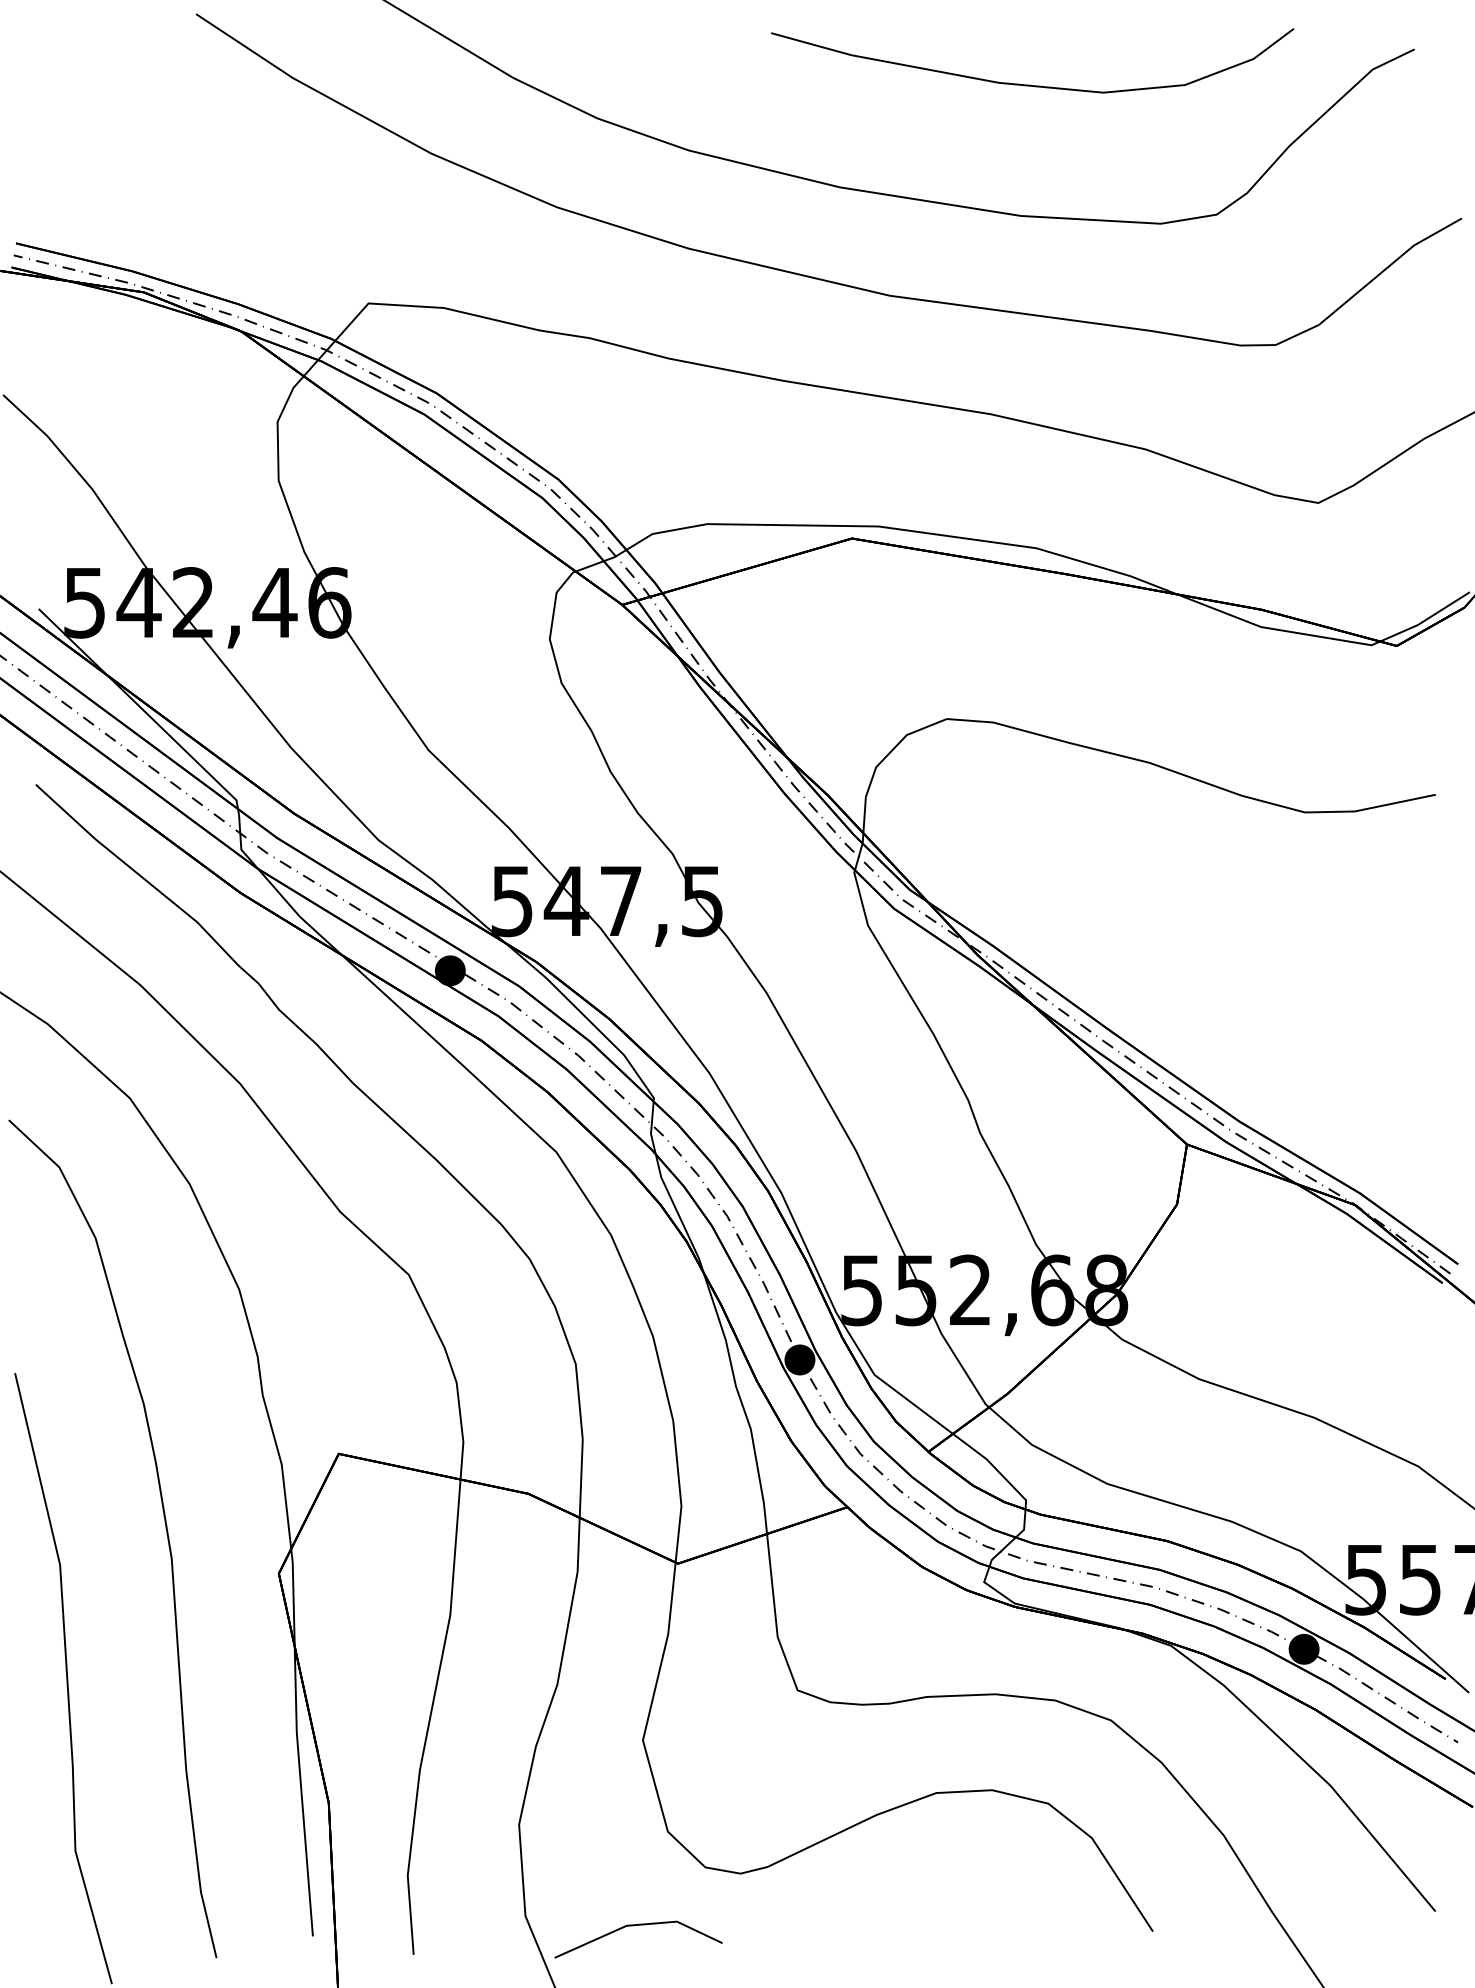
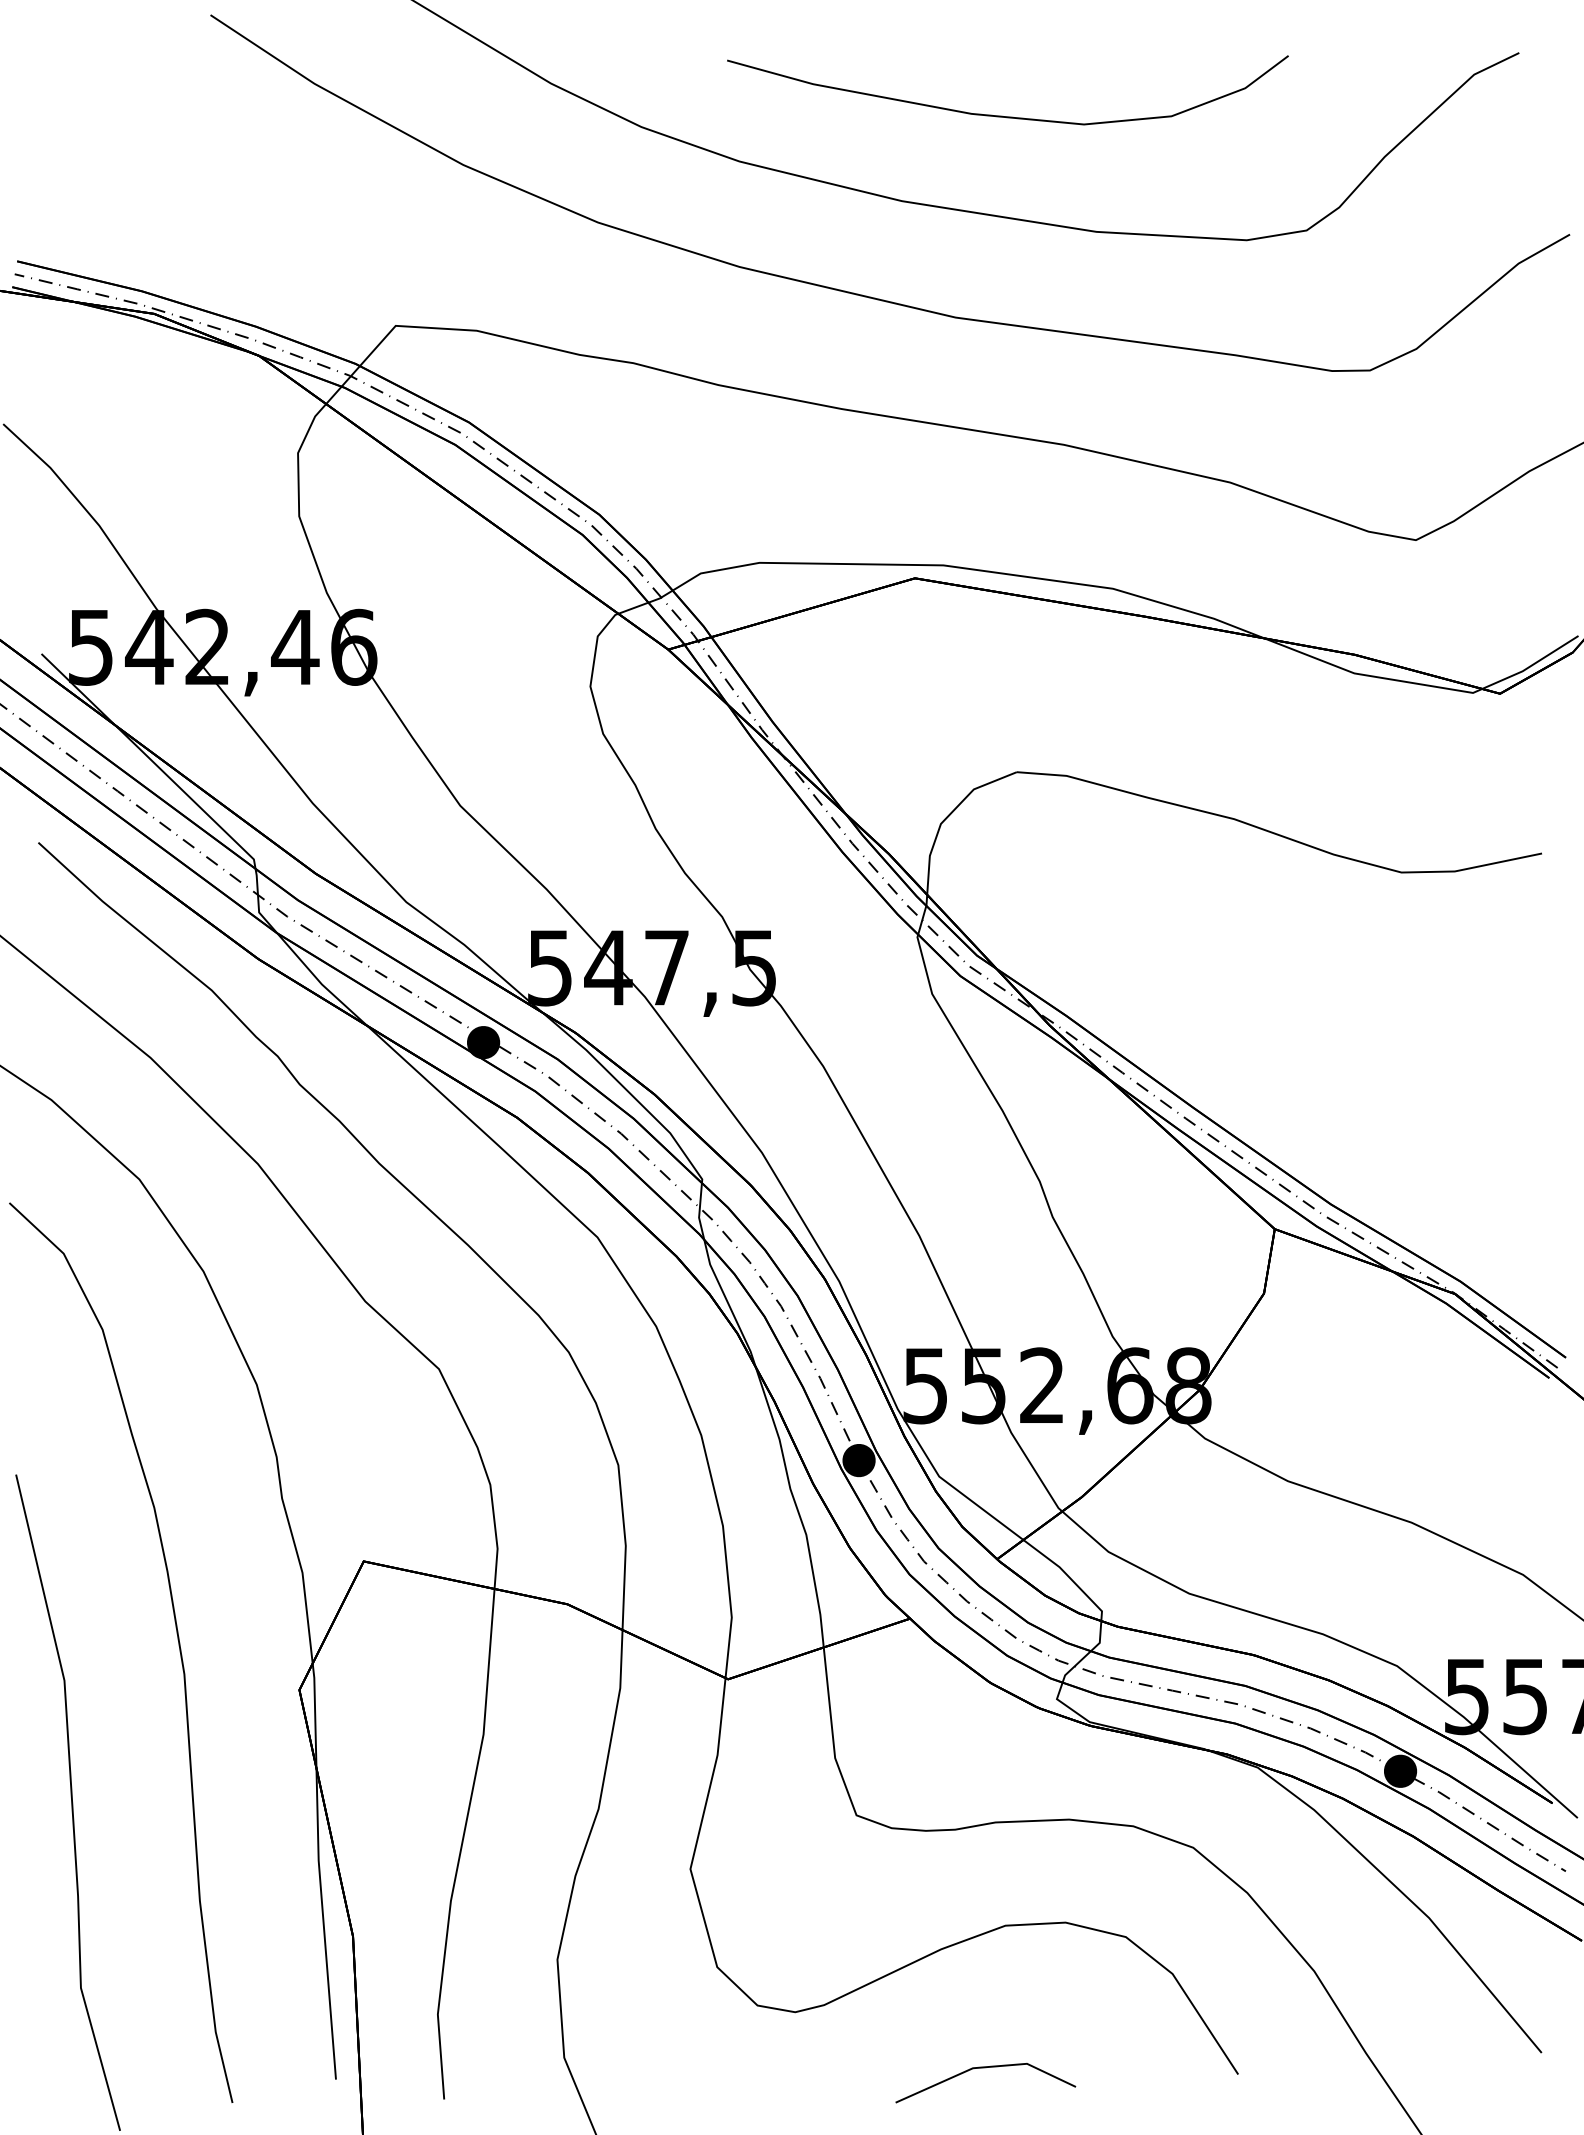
curve: (1027, 84) -> (1002, 115), moved
line: (638, 1926) -> (985, 2068), moved

